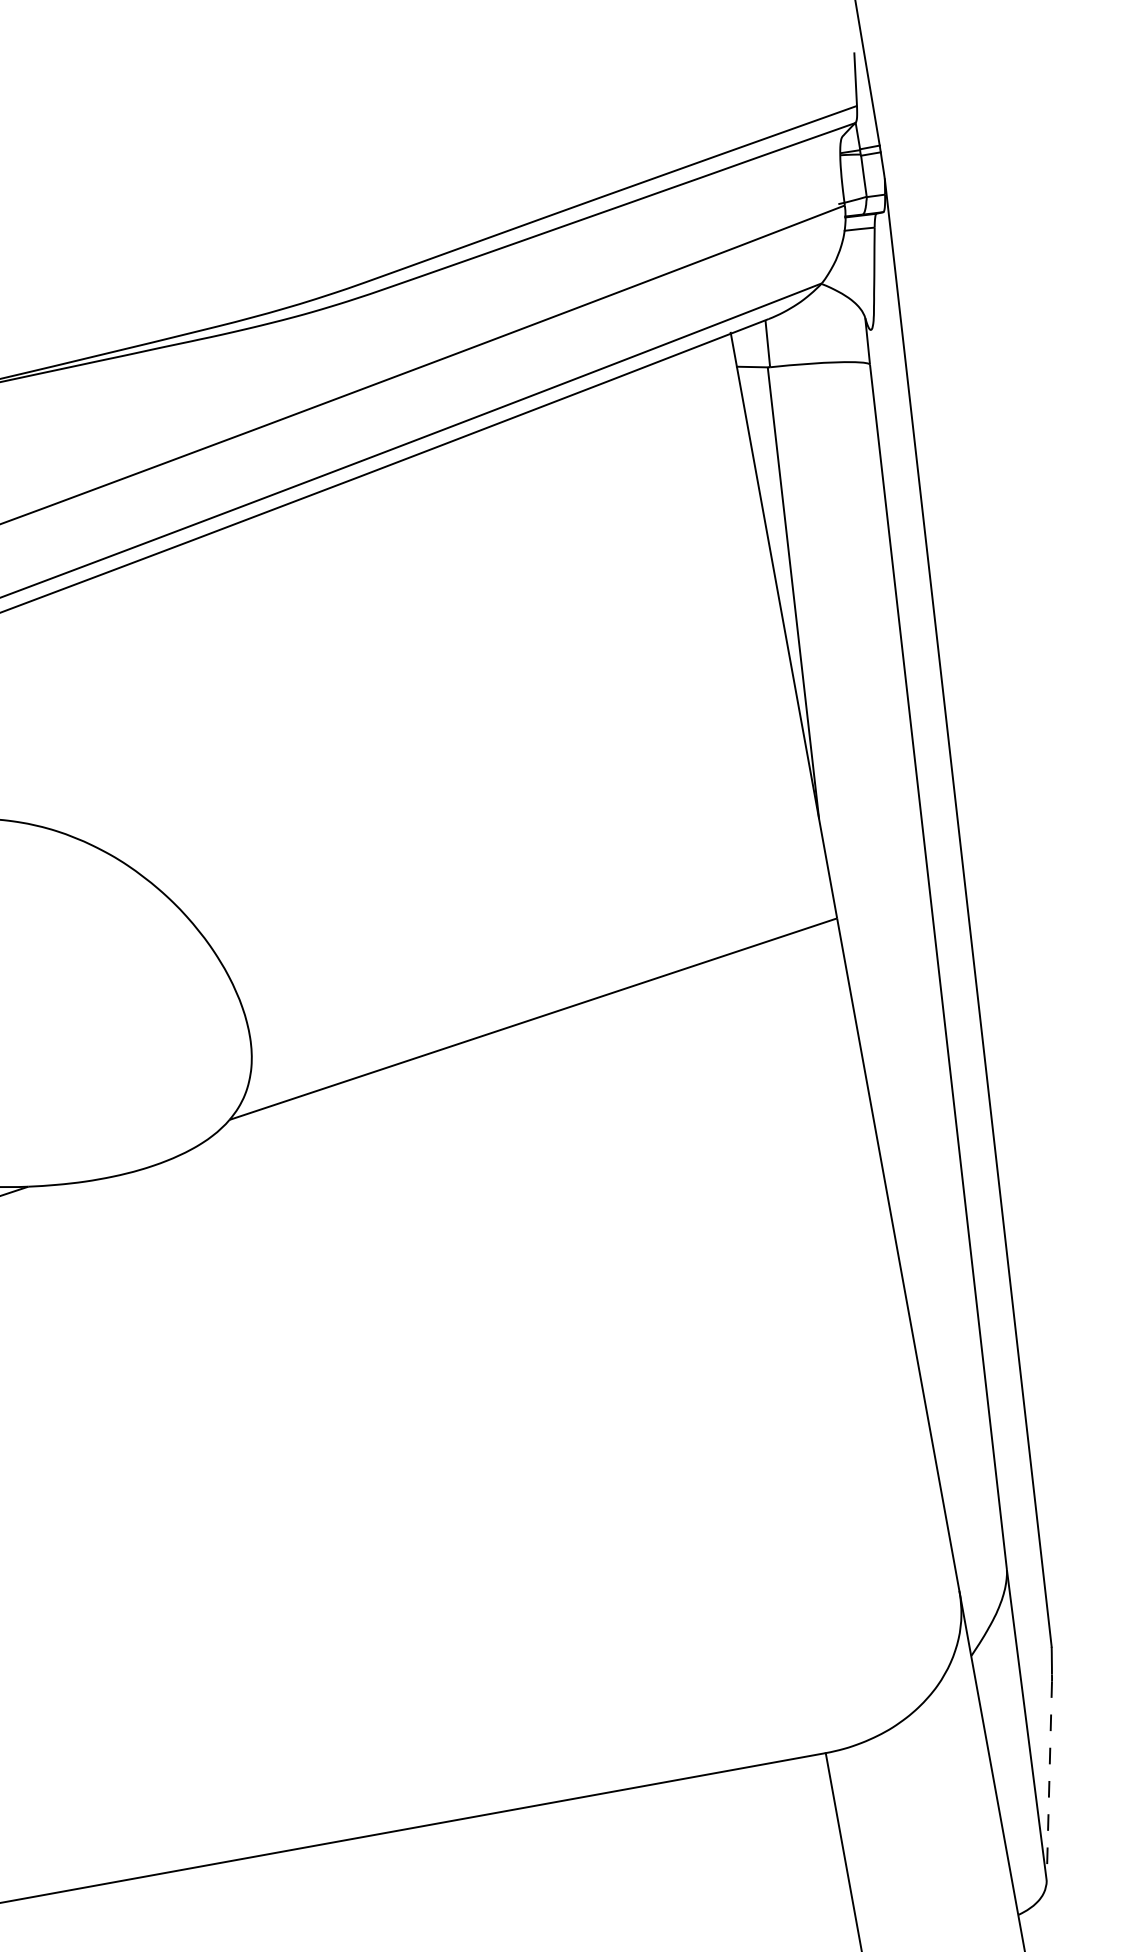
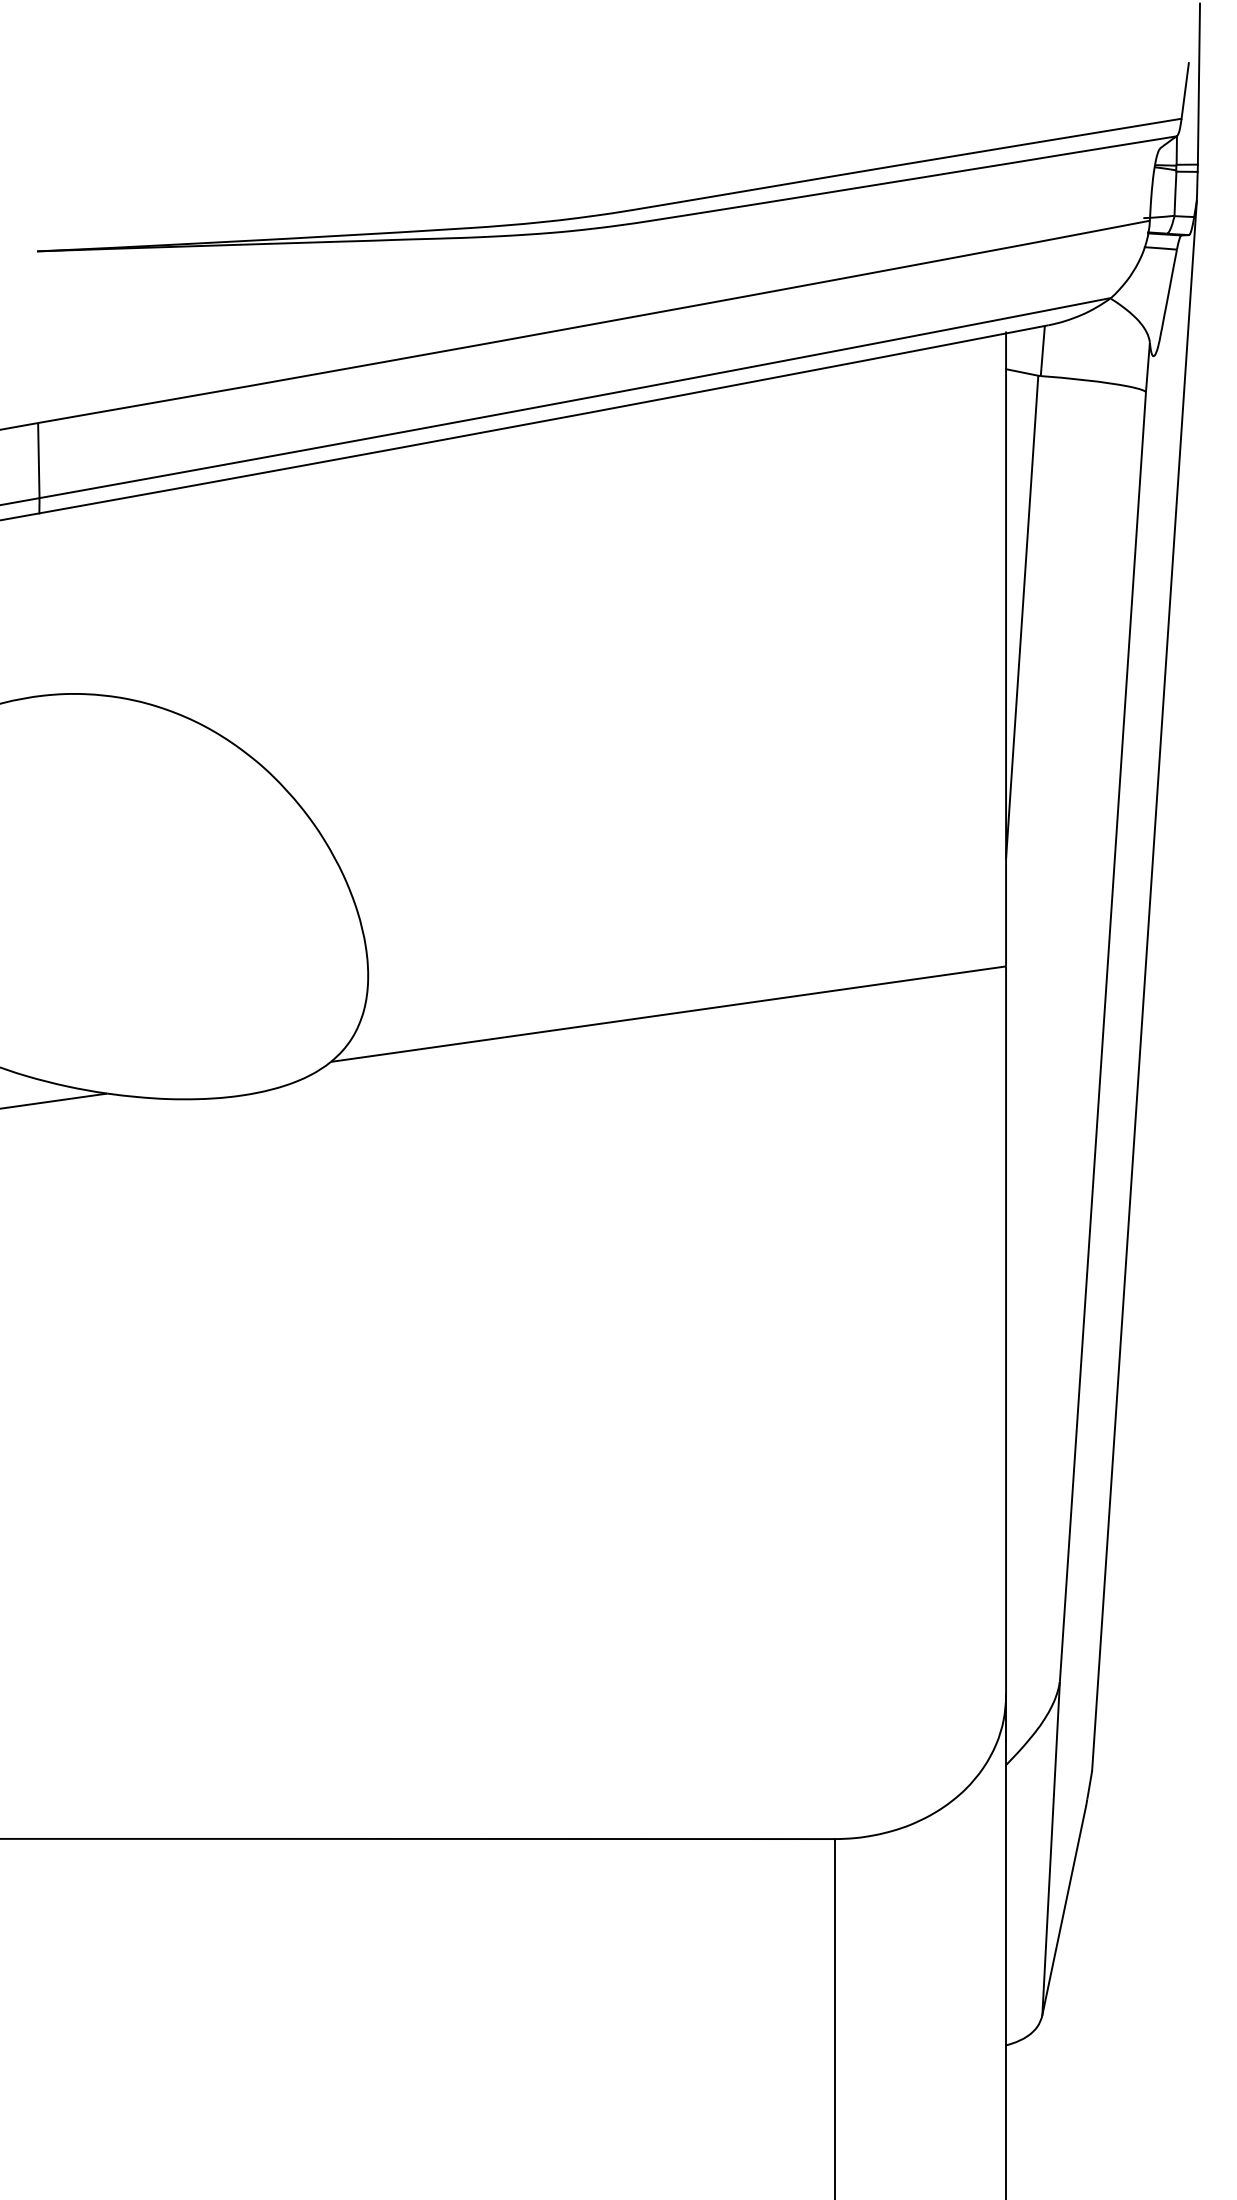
line: (1049, 1781) -> (1064, 1911), dashed -> solid

